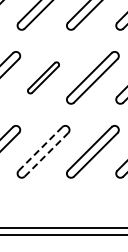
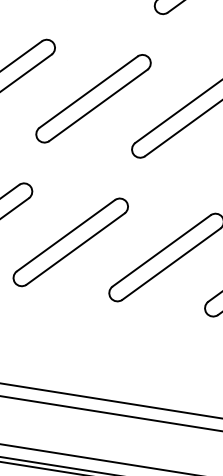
part: (43, 77) -> (93, 98), size x1.67
line: (40, 148) -> (65, 234), dashed -> solid
line: (46, 154) -> (75, 248), dashed -> solid

